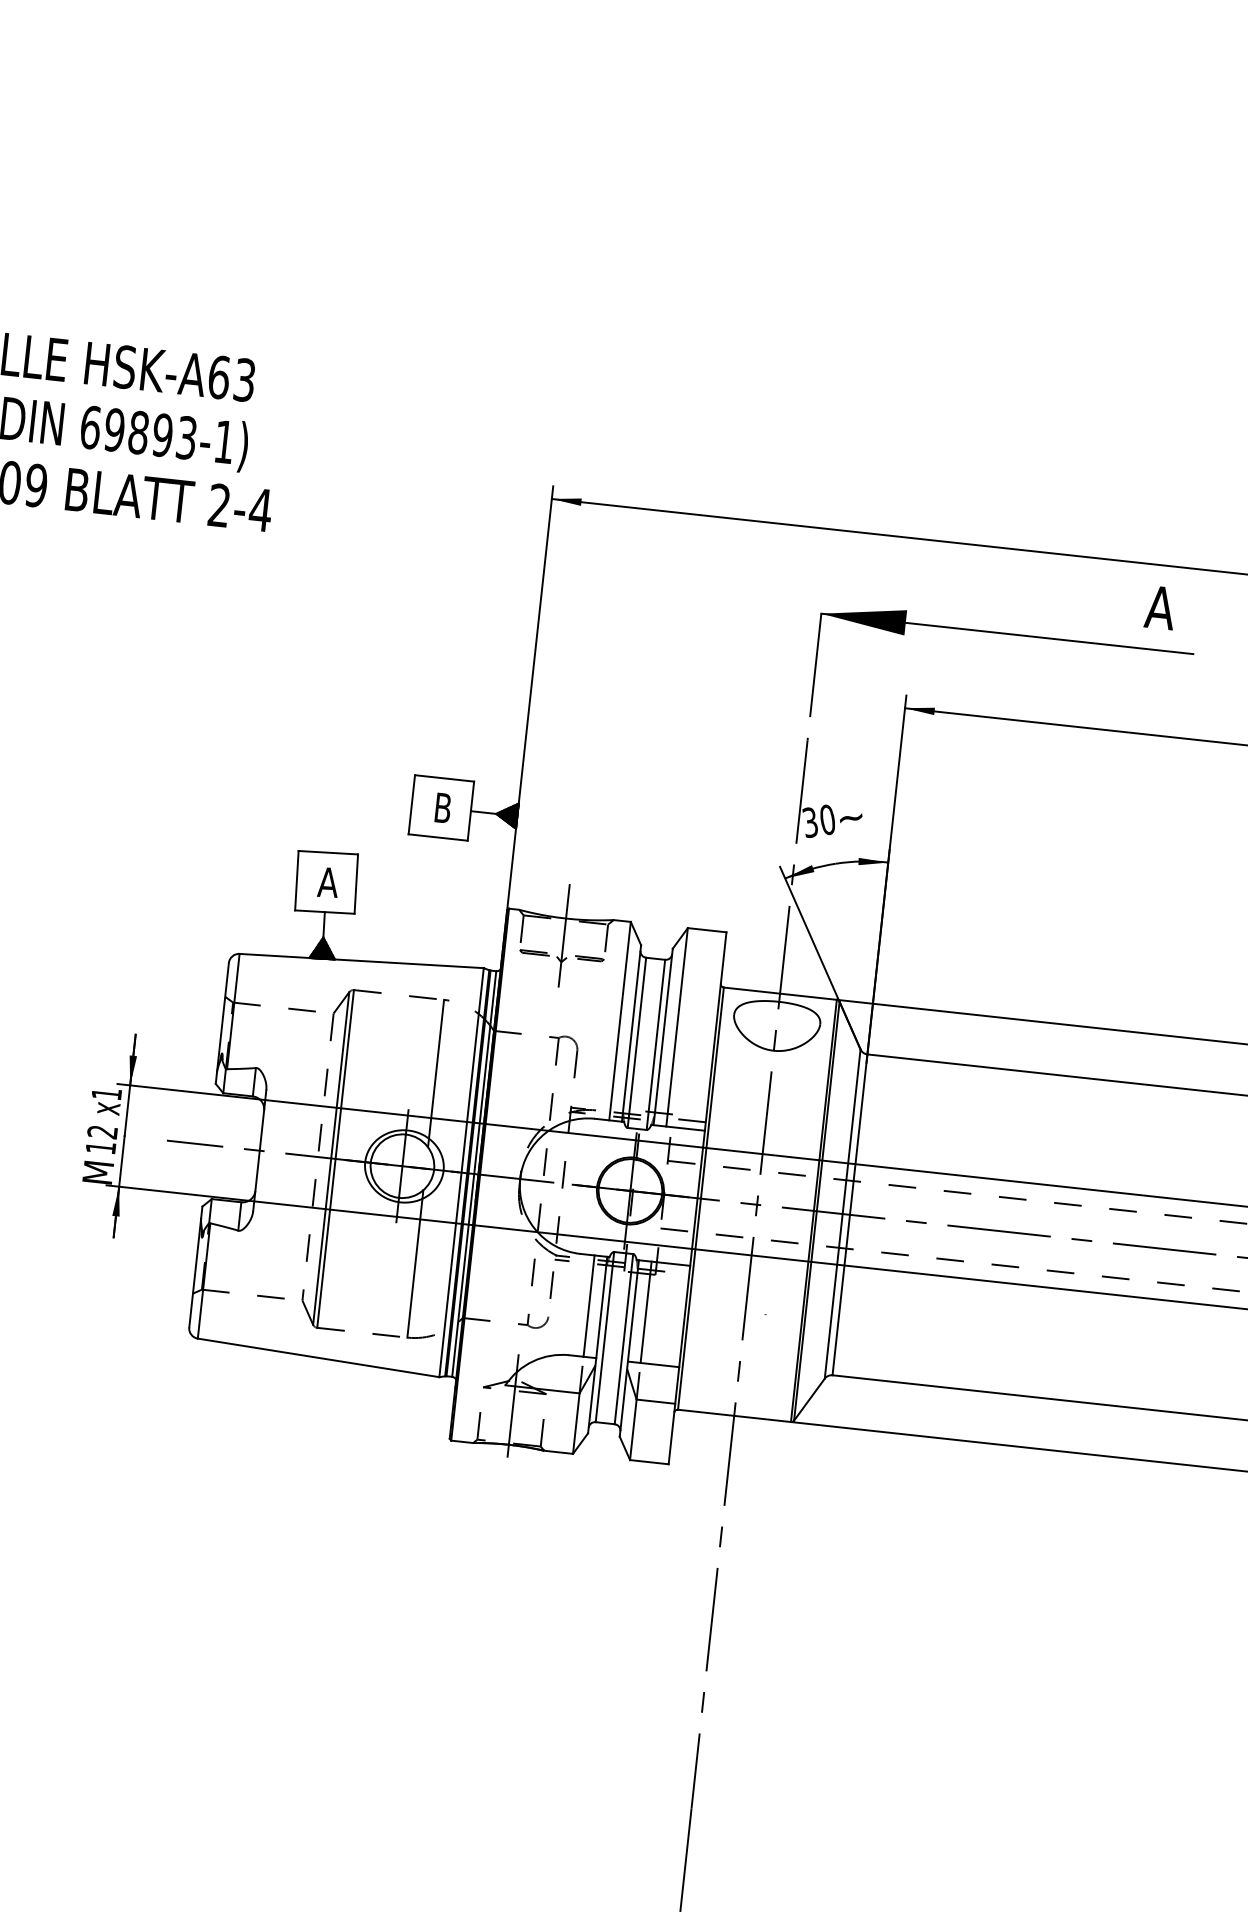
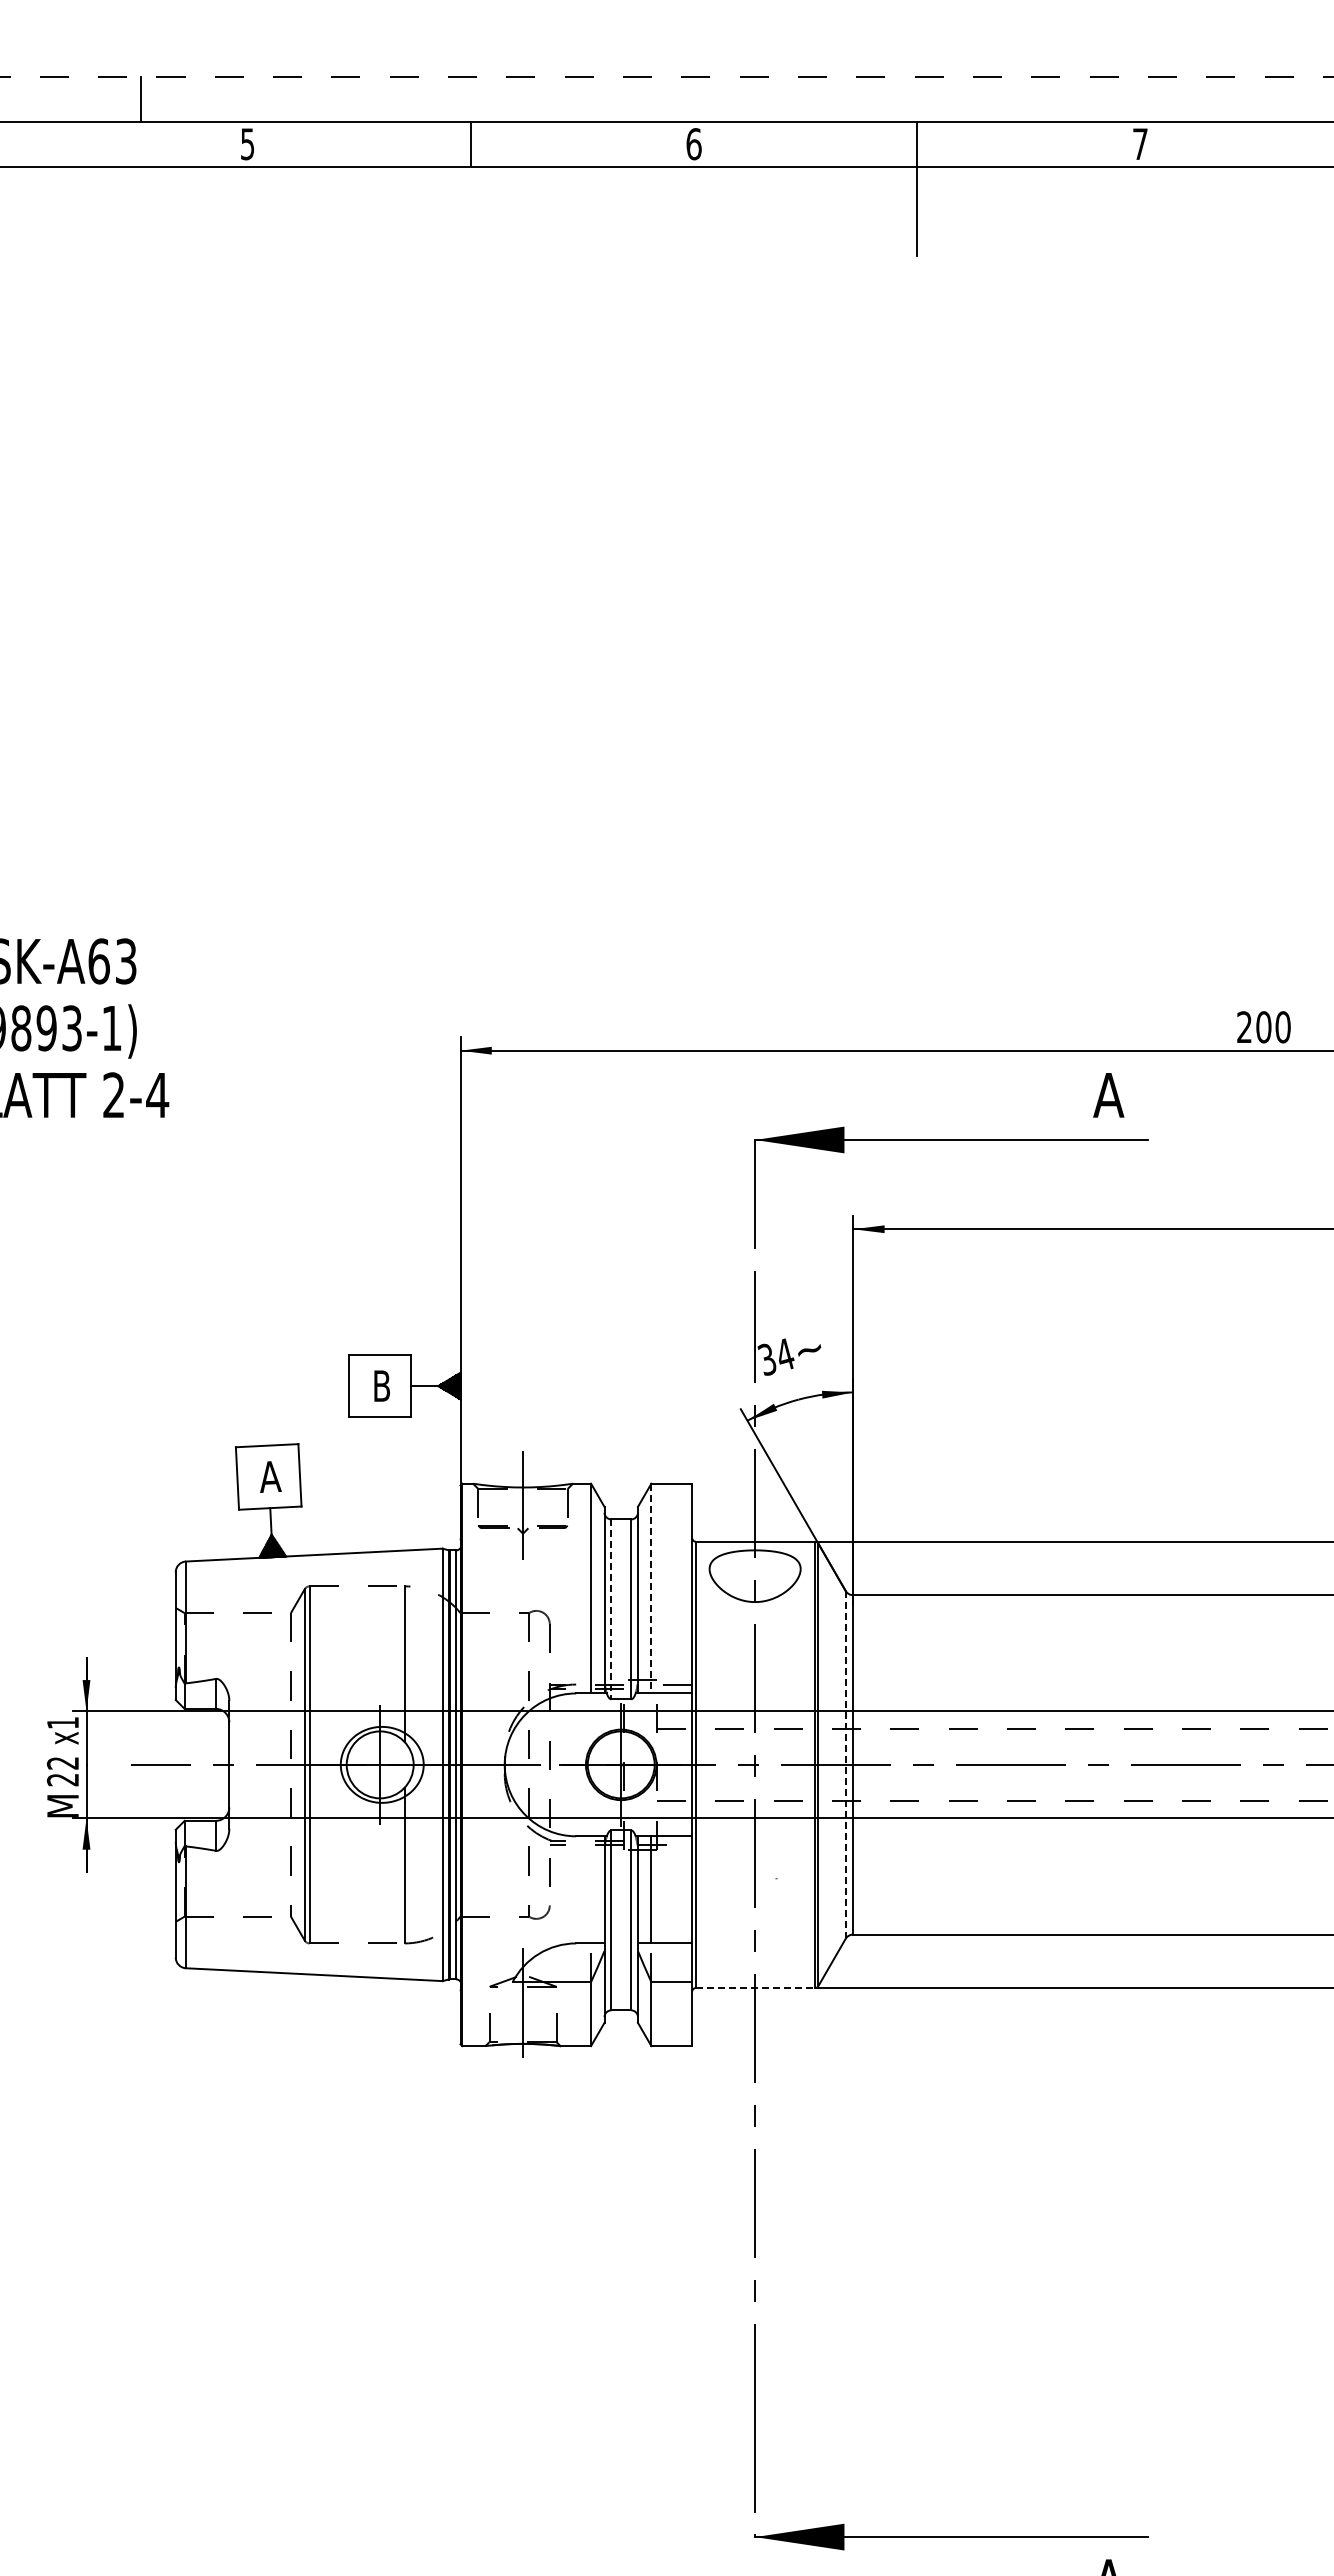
text: (827, 819) -> (785, 1354), 30 -> 34
line: (677, 1027) -> (651, 1588), solid -> dashed
line: (637, 1043) -> (611, 1609), solid -> dashed
text: (100, 1148) -> (62, 1780), 12 -> 22
line: (842, 1214) -> (845, 1765), solid -> dashed
line: (589, 1305) -> (591, 1889), removed
line: (734, 1416) -> (755, 1988), solid -> dashed

